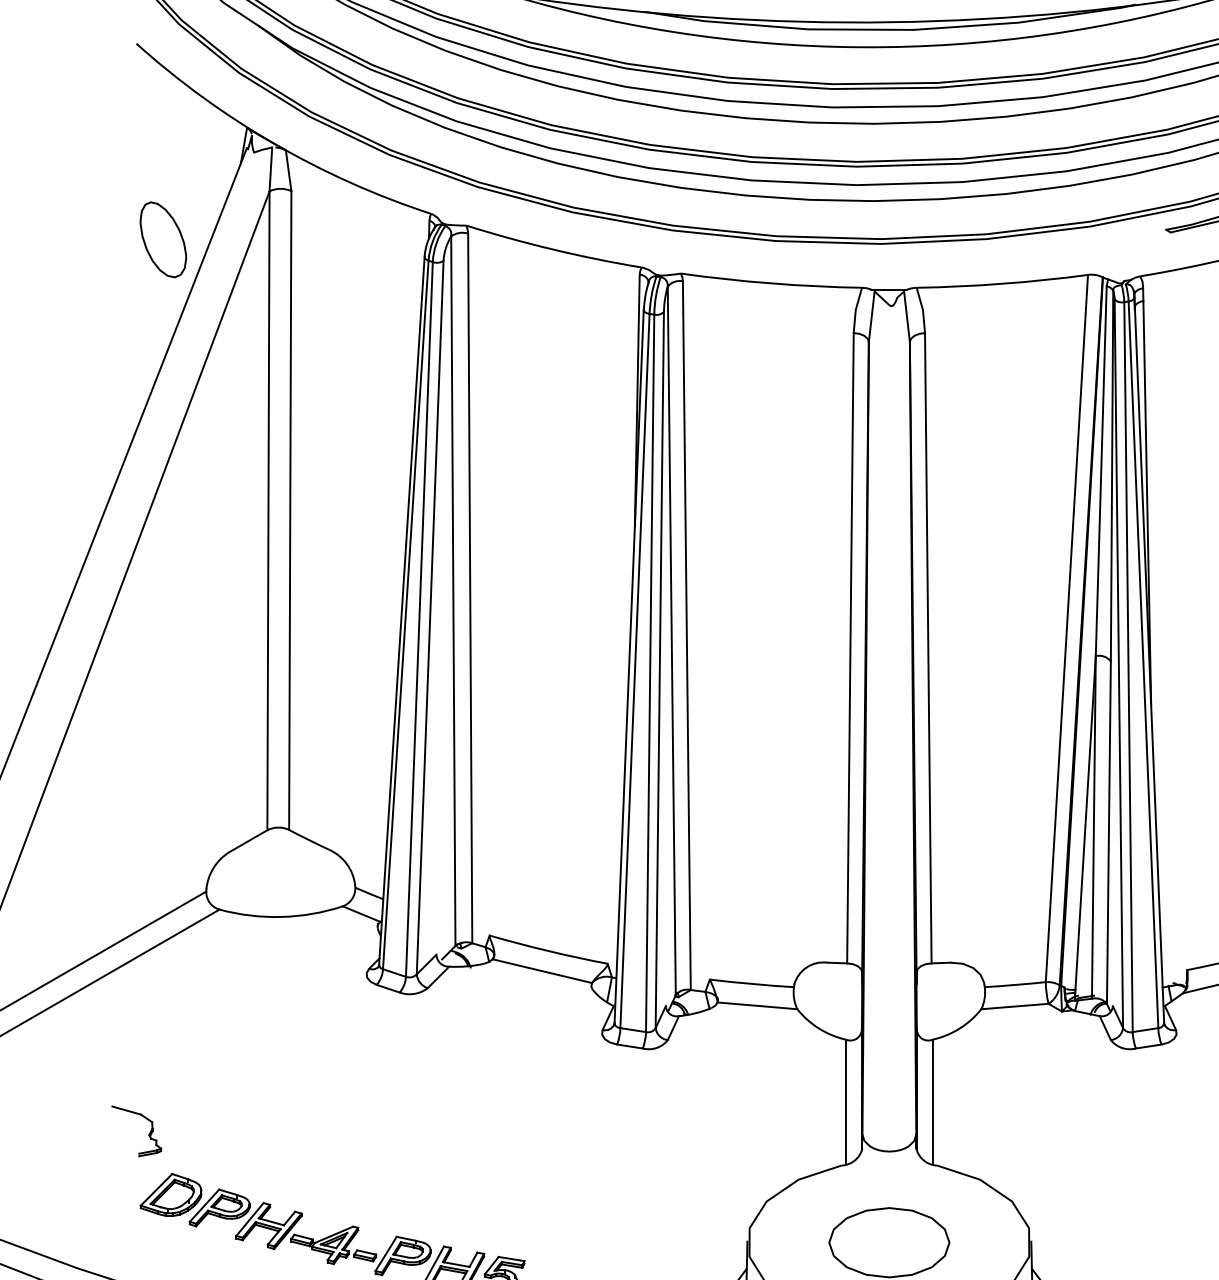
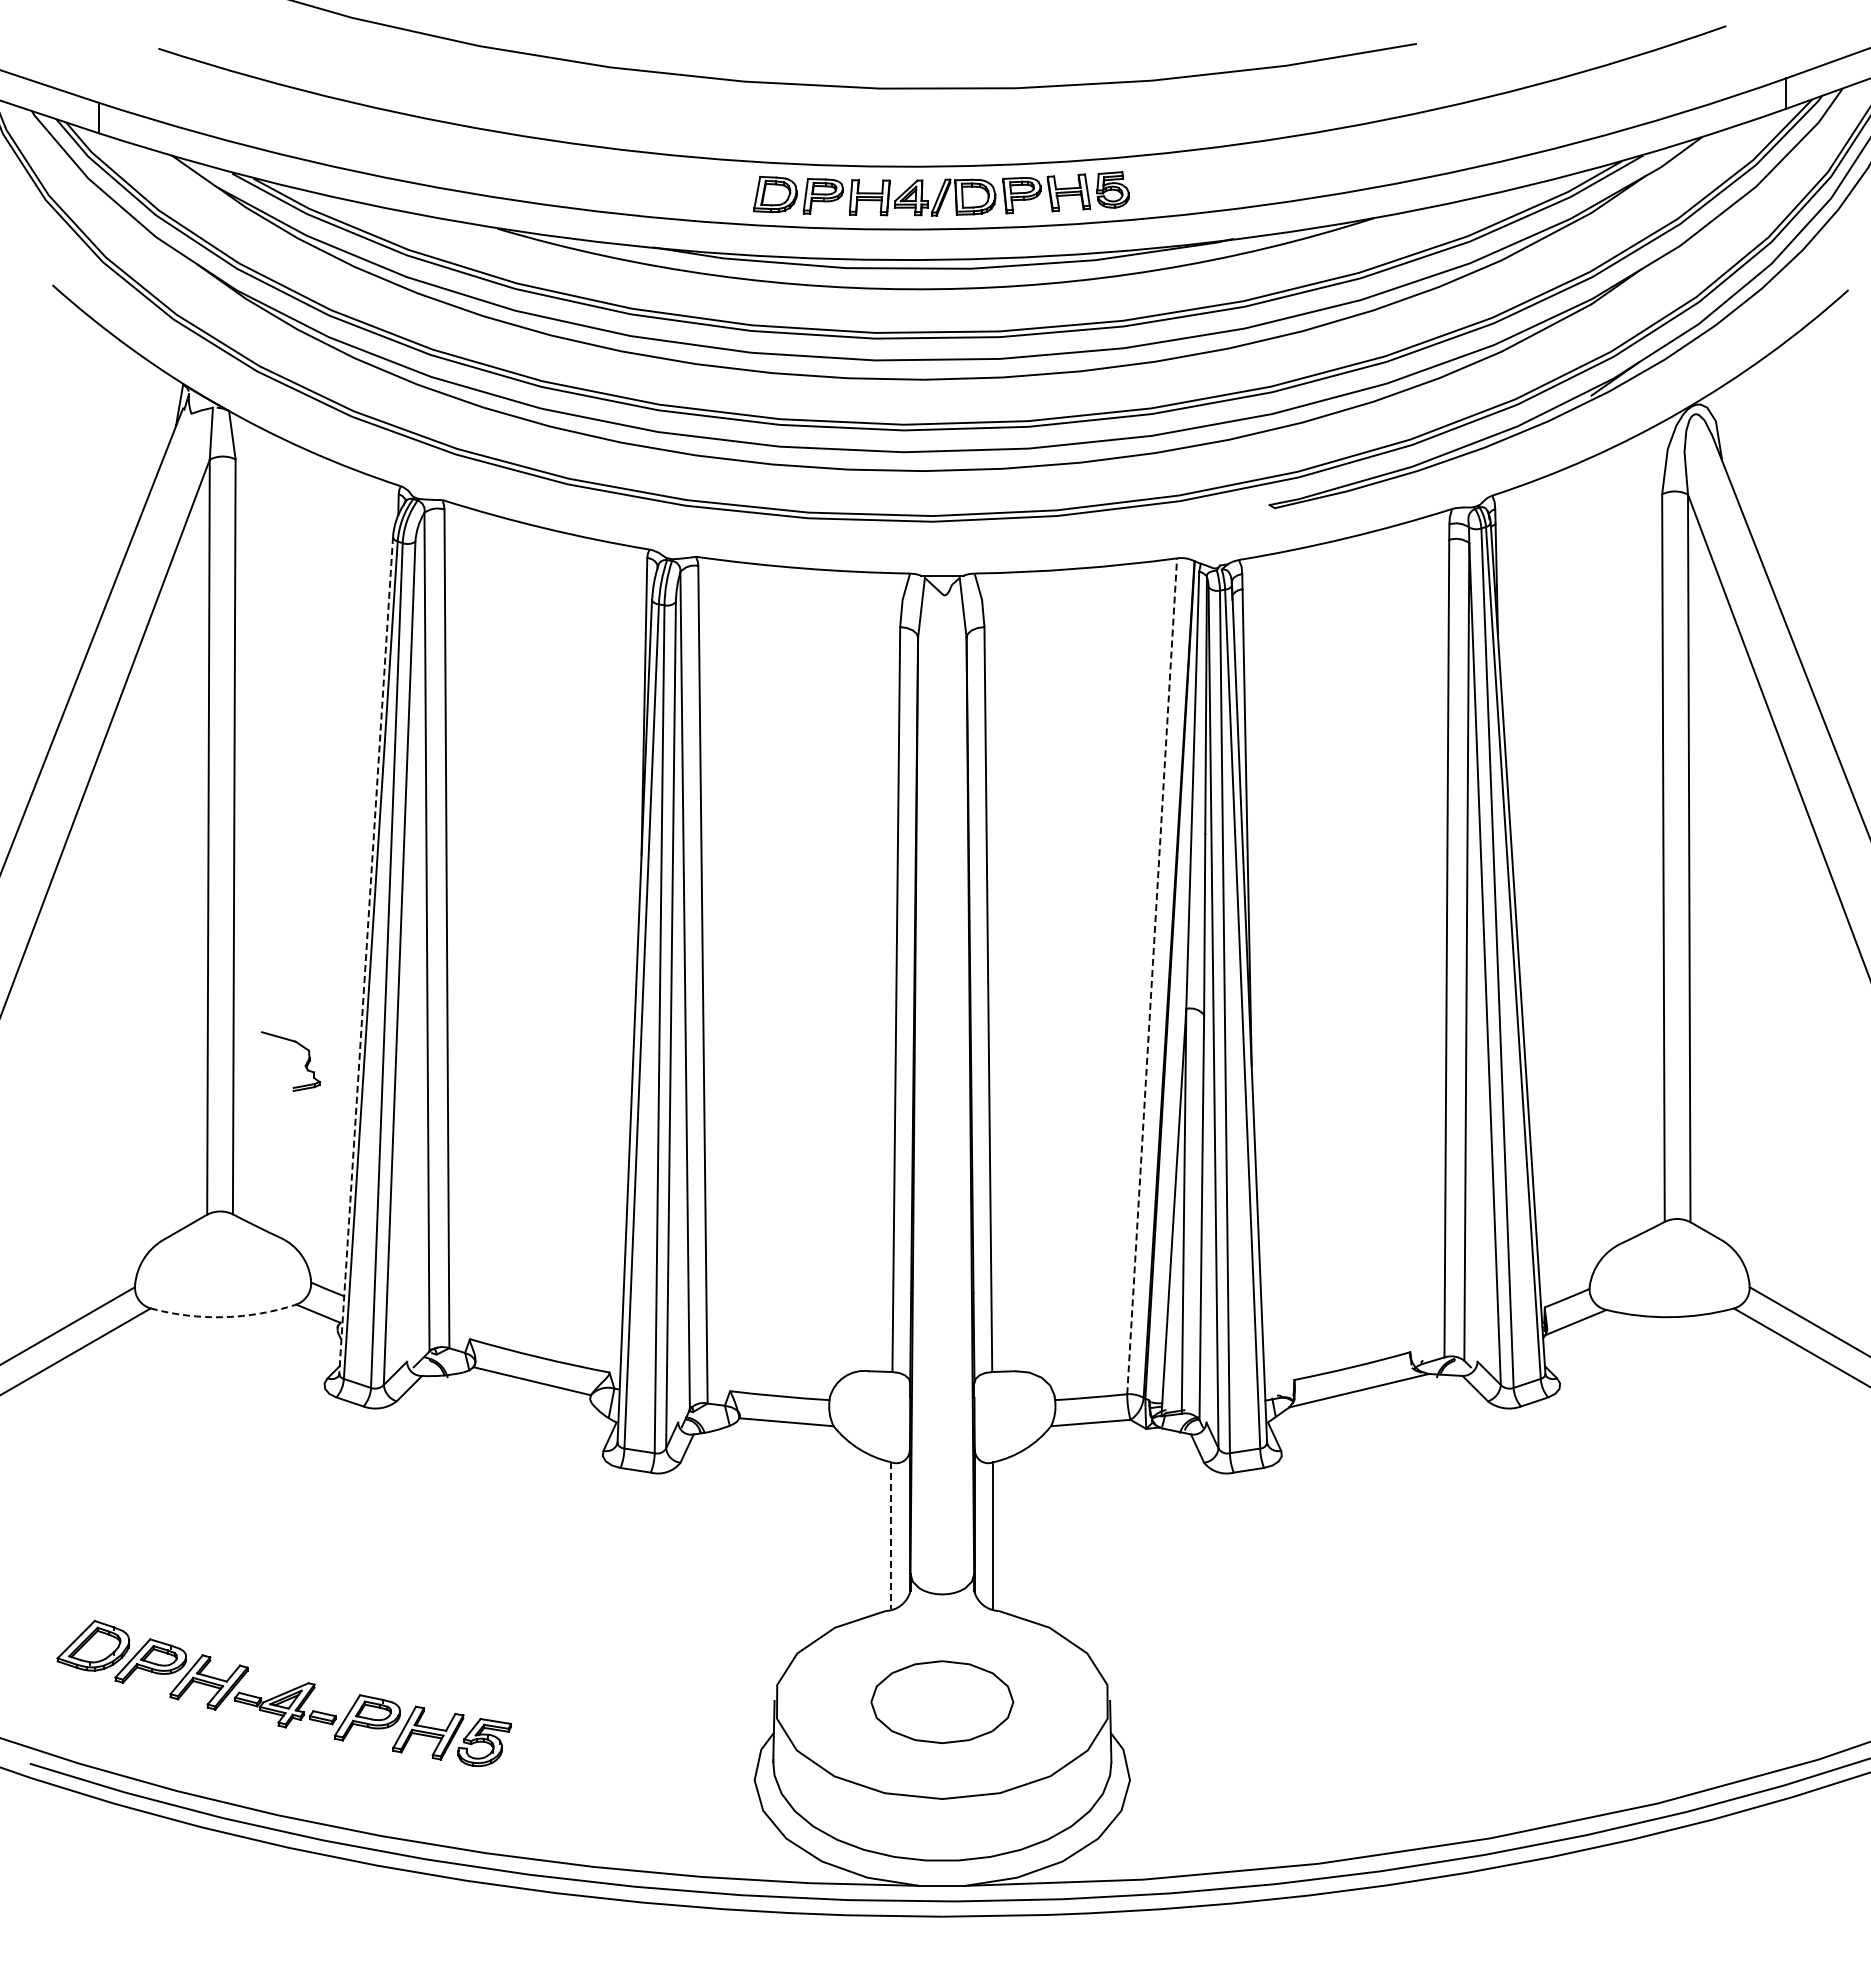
part: (163, 239) -> (84, 516), removed
line: (402, 610) -> (366, 955), solid -> dashed
line: (1067, 628) -> (1152, 976), solid -> dashed
arc: (281, 917) -> (223, 1317), solid -> dashed
line: (846, 1101) -> (891, 1535), solid -> dashed
part: (148, 1134) -> (304, 1065), moved

